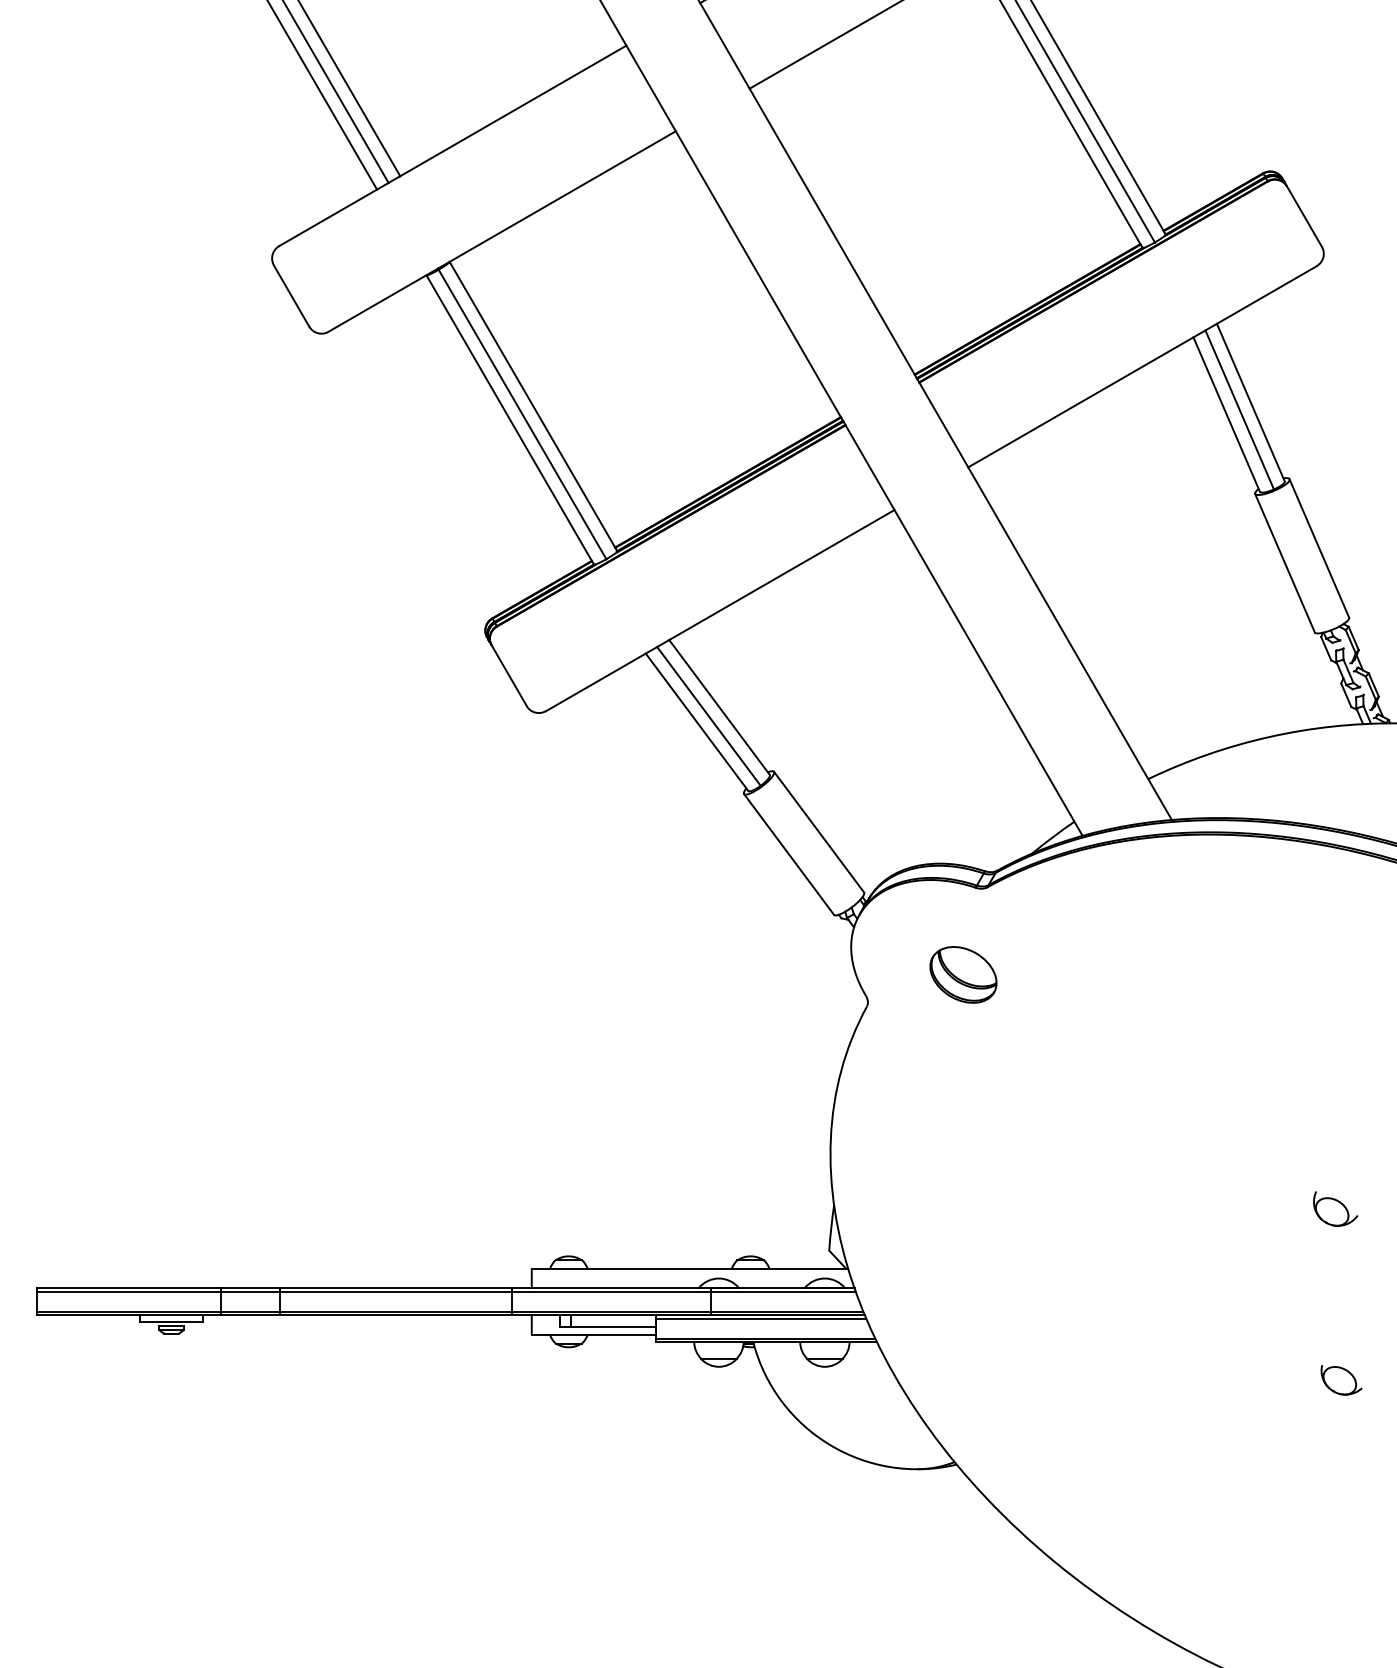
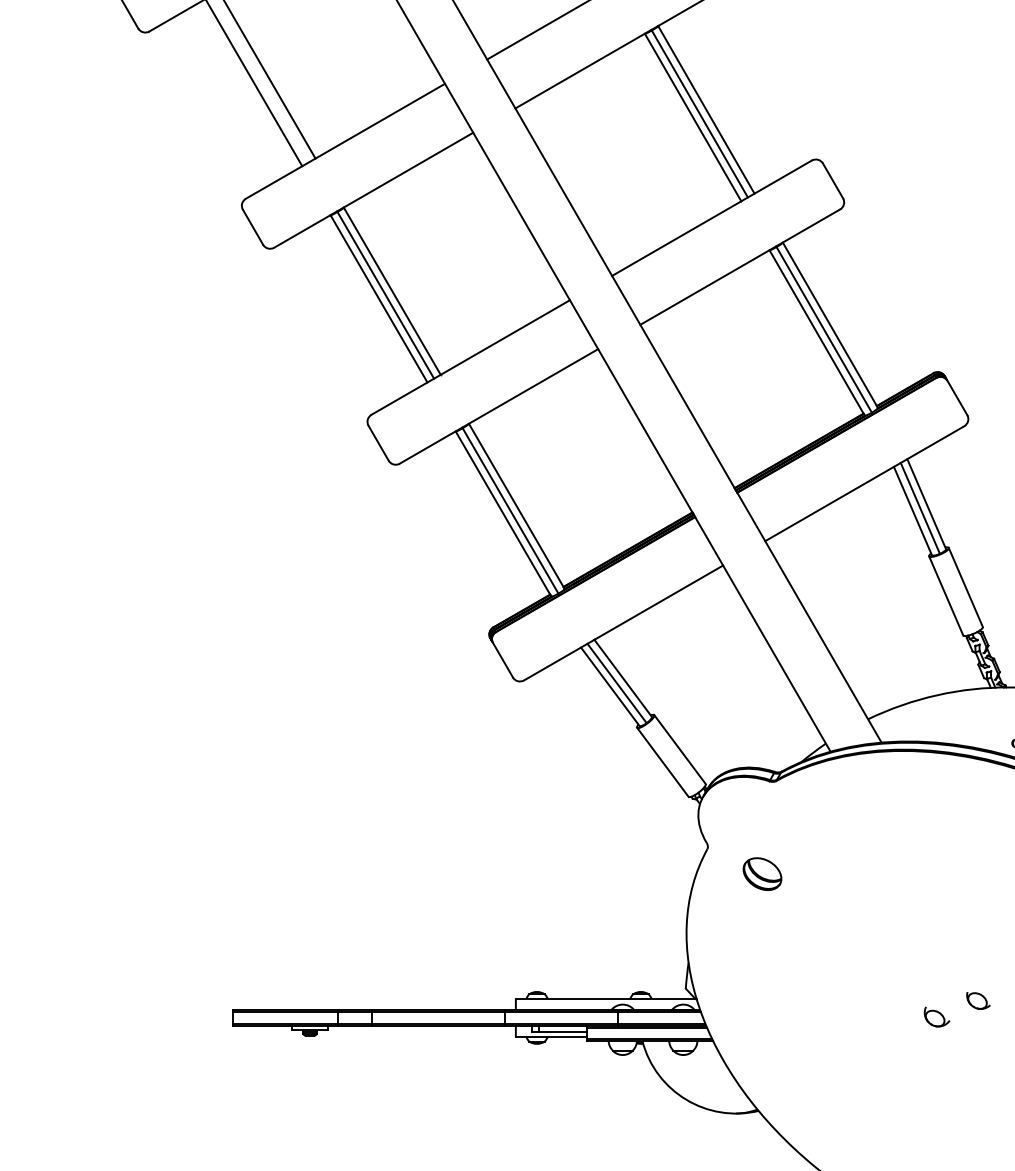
part: (963, 973) -> (762, 873), moved
part: (1334, 1208) -> (936, 1016), moved
part: (1341, 1379) -> (978, 1000), moved

